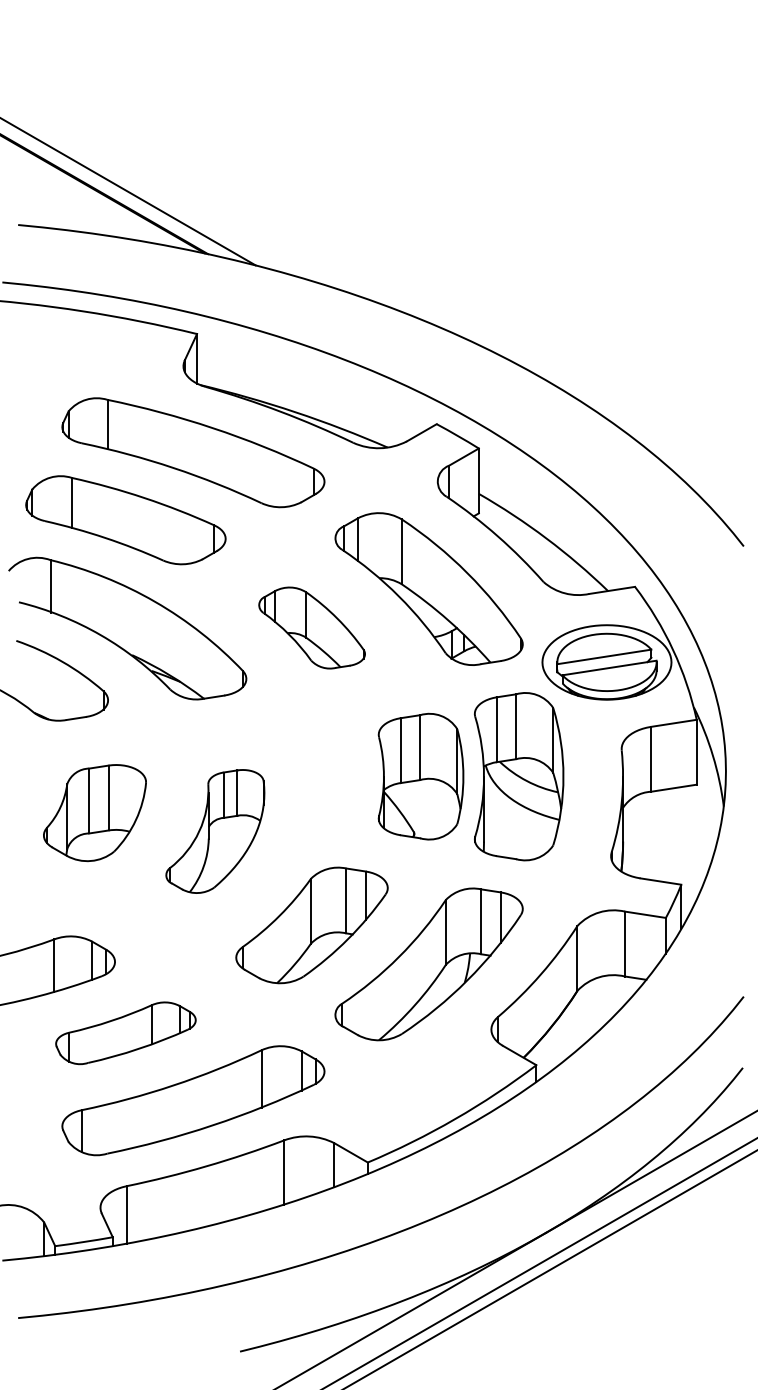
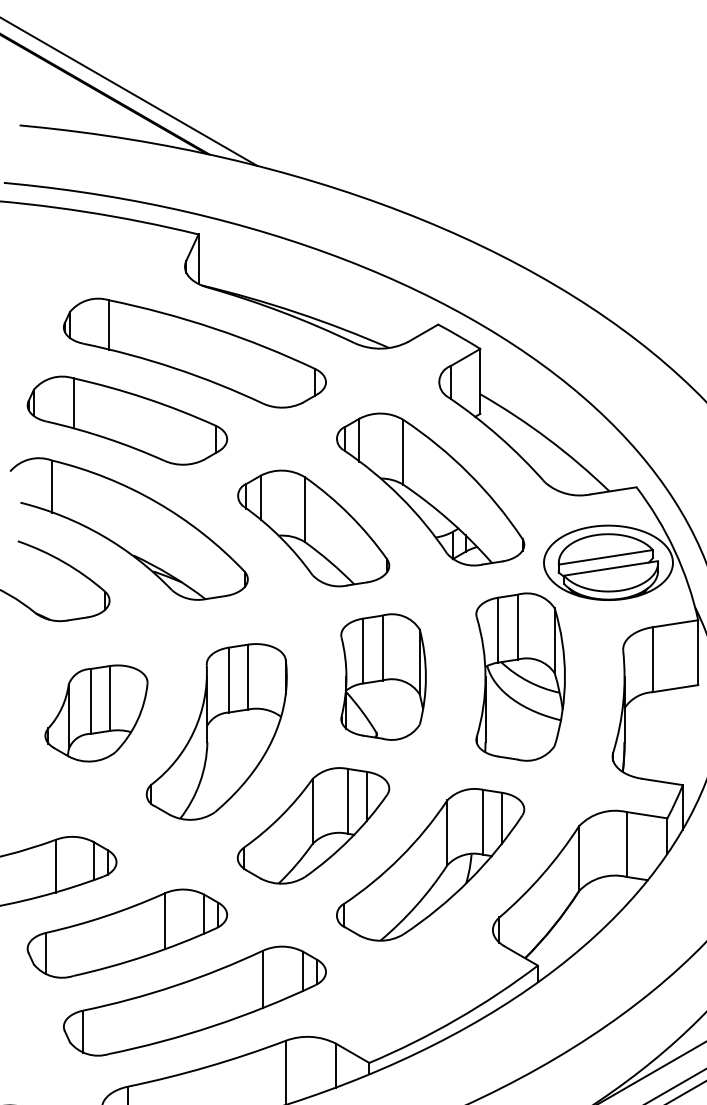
part: (311, 627) -> (313, 527), size x1.43
part: (420, 776) -> (383, 676), moved
part: (215, 831) -> (217, 731), size x1.43
part: (125, 1033) -> (127, 933), size x1.43

